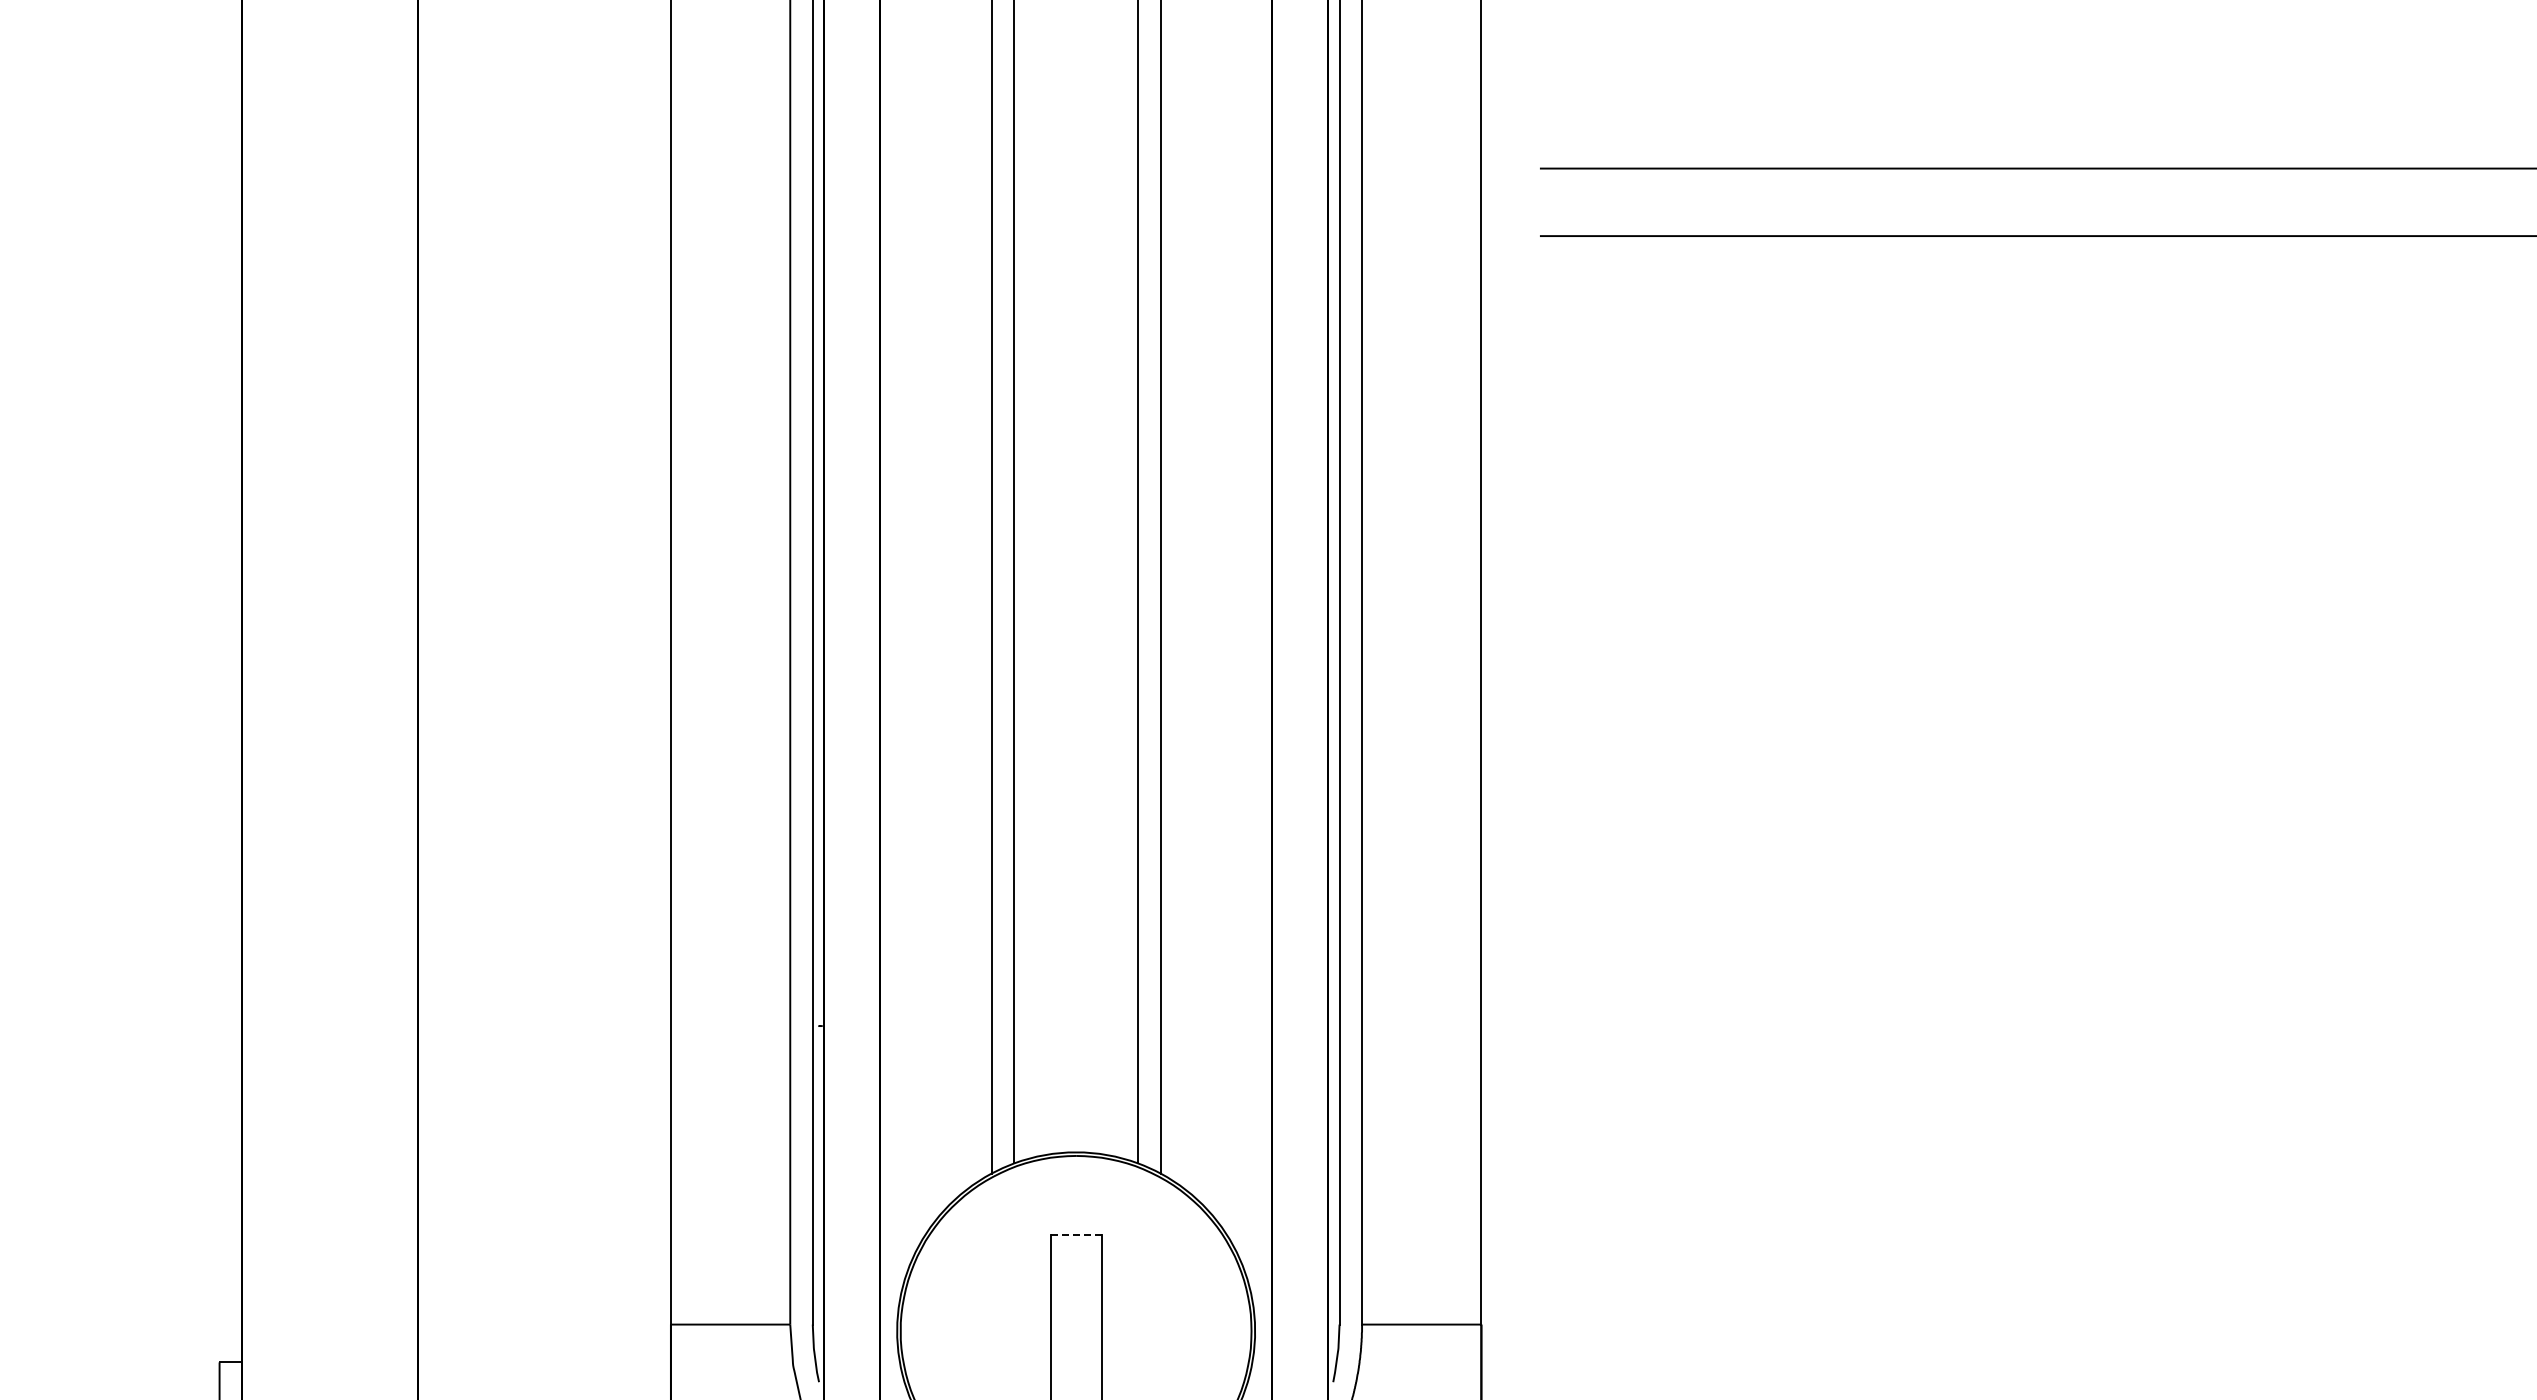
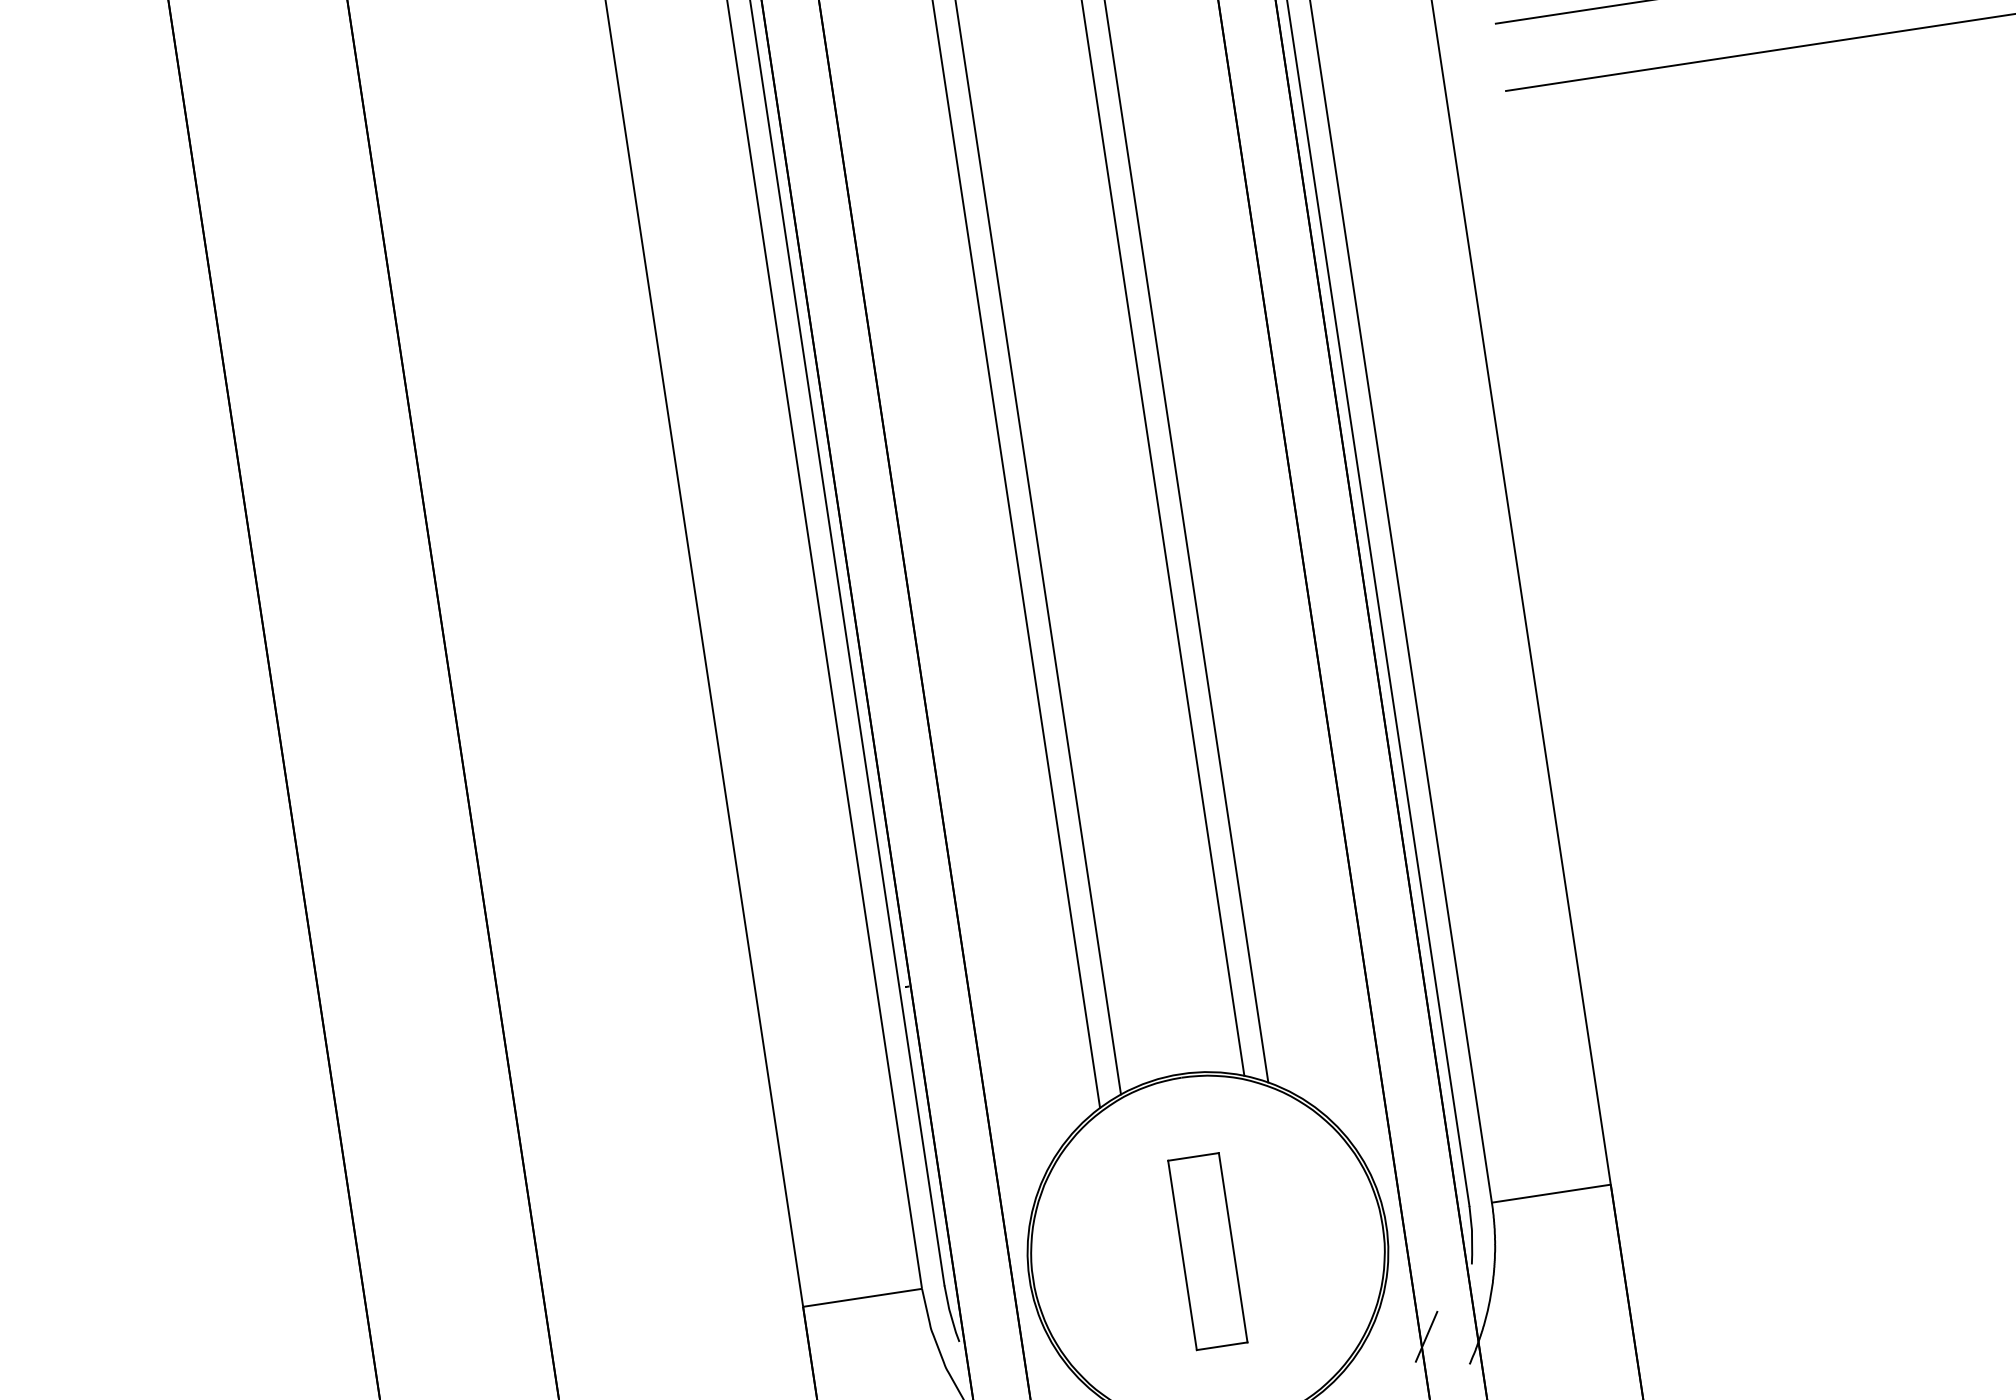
line: (1076, 1235) -> (1193, 1156), dashed -> solid

